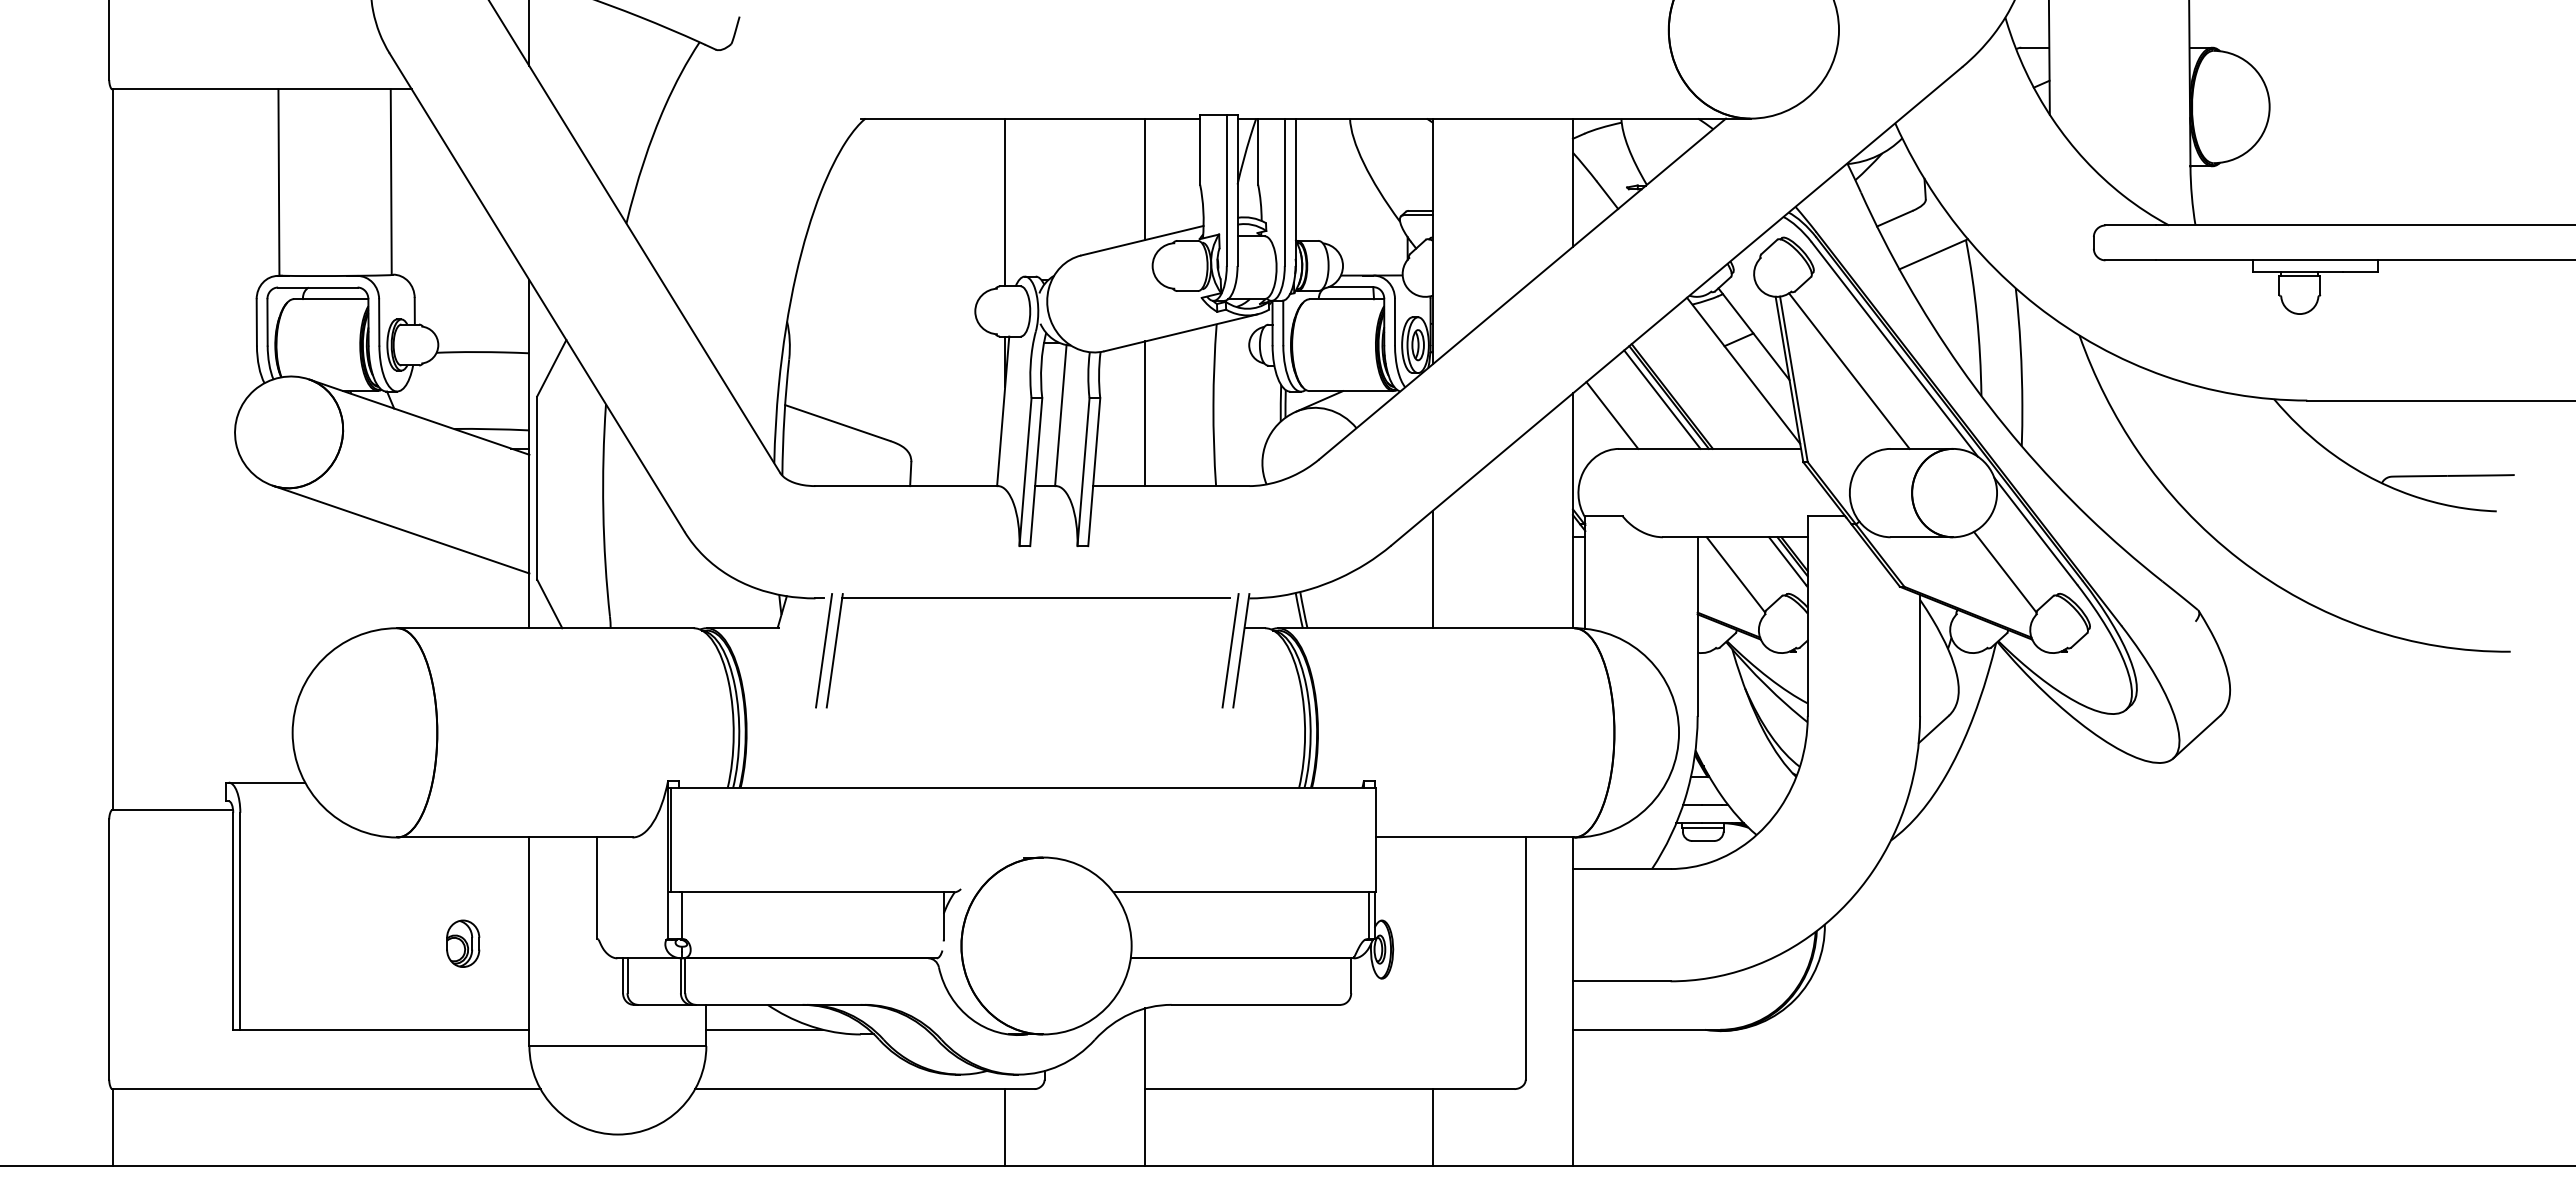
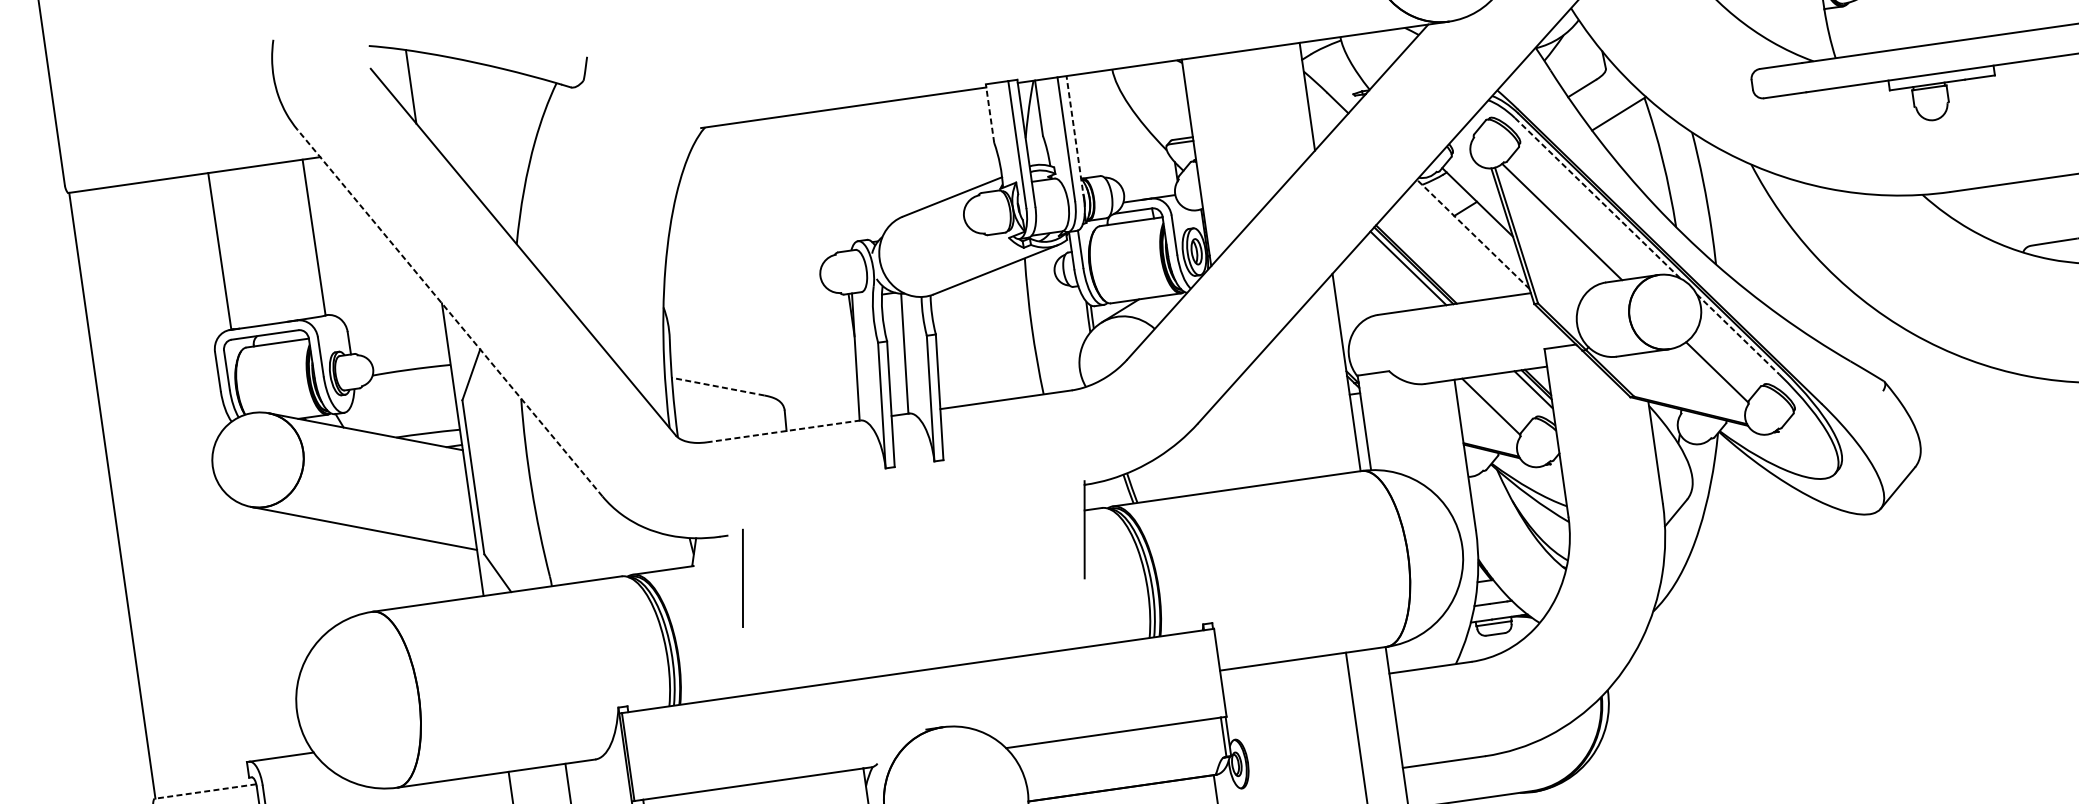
line: (1200, 149) -> (990, 113), solid -> dashed
line: (1145, 179) -> (947, 145), removed
line: (1295, 192) -> (1075, 138), solid -> dashed
line: (1005, 202) -> (832, 181), removed
line: (537, 292) -> (450, 312), solid -> dashed
line: (1894, 349) -> (1597, 198), solid -> dashed
line: (1743, 370) -> (1473, 234), solid -> dashed
line: (1145, 413) -> (975, 341), removed
line: (1612, 415) -> (1368, 287), removed
line: (837, 423) -> (718, 387), solid -> dashed
line: (906, 486) -> (783, 431), solid -> dashed
line: (2035, 531) -> (1737, 334), solid -> dashed
line: (1432, 569) -> (1235, 438), removed
line: (1036, 598) -> (906, 510), removed
line: (824, 650) -> (734, 579), removed
line: (1230, 650) -> (1075, 530), removed
line: (172, 810) -> (205, 791), solid -> dashed

